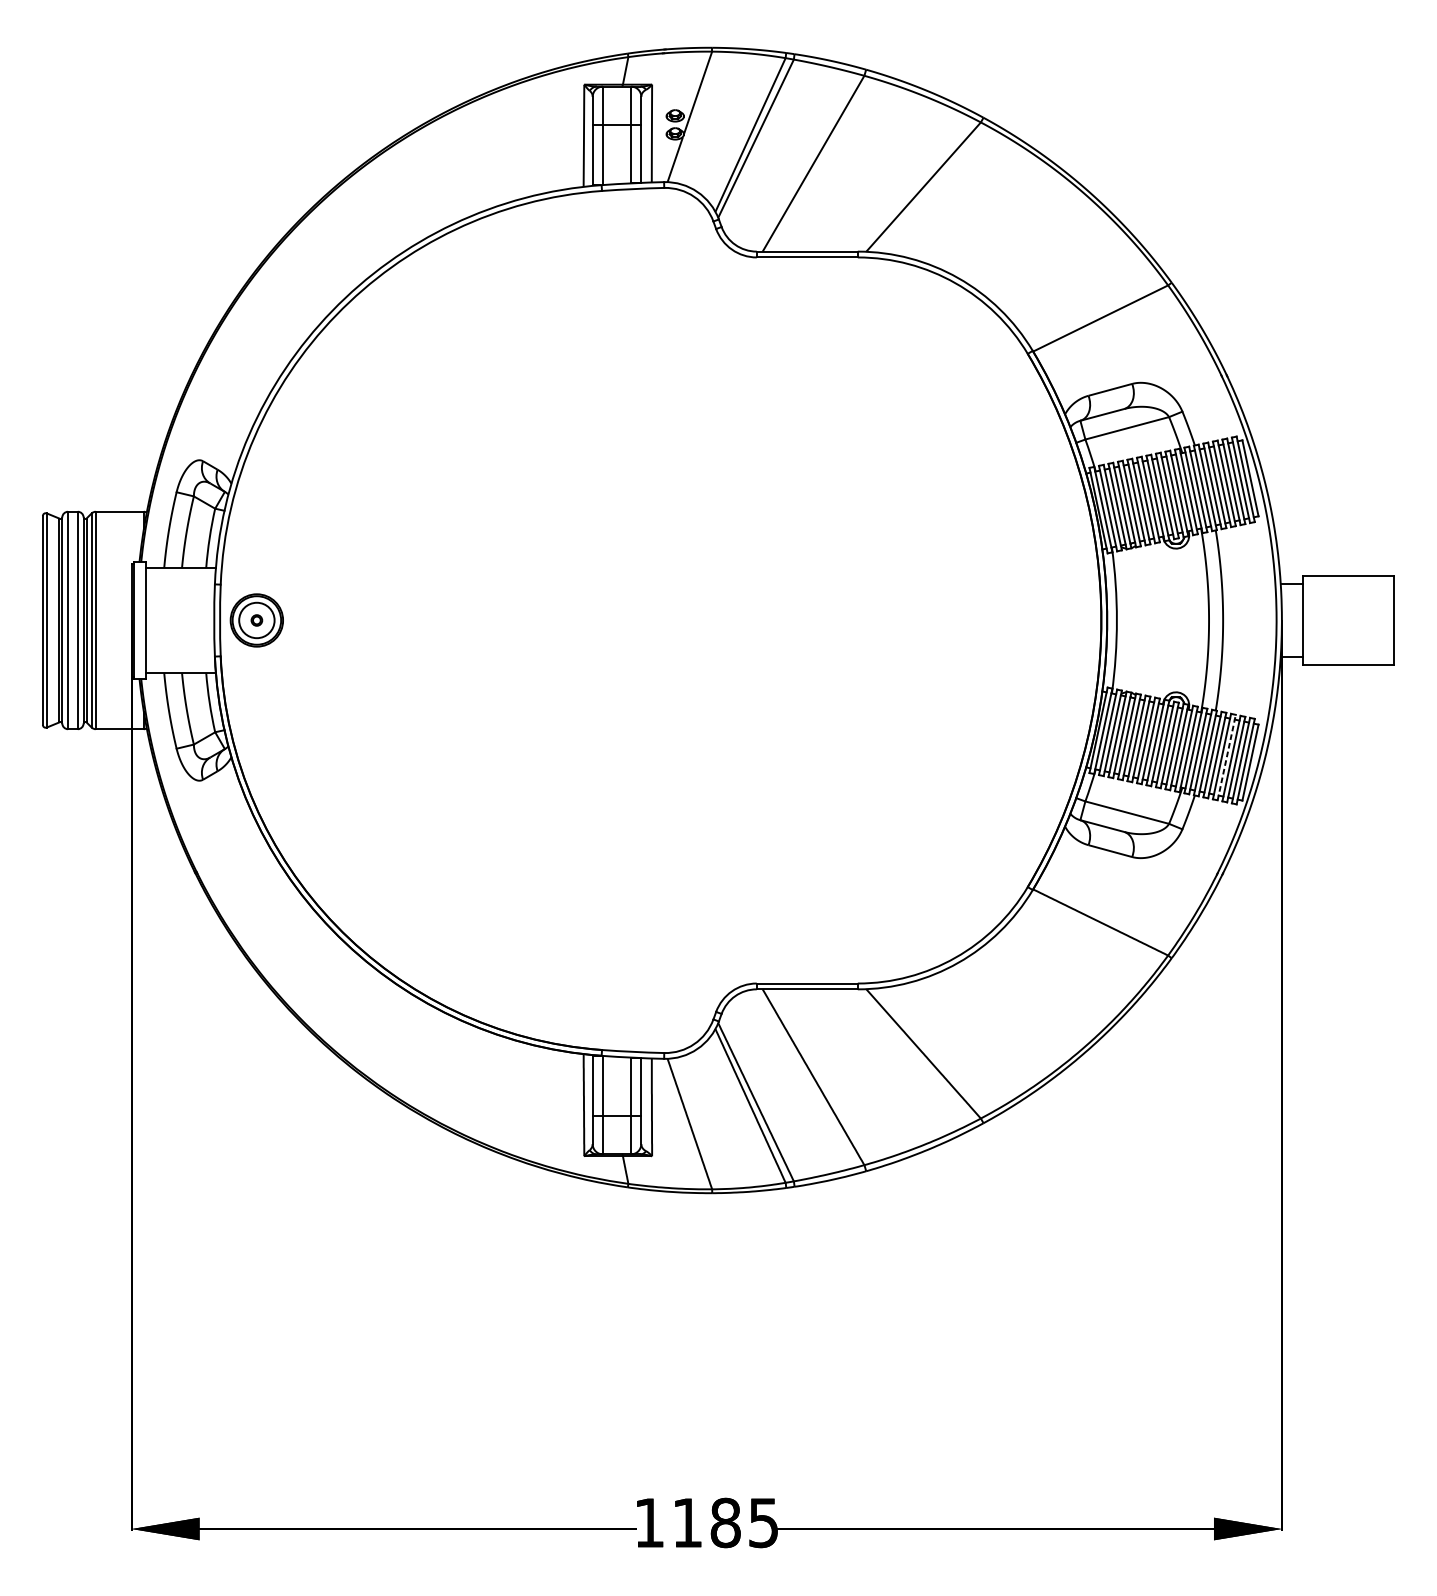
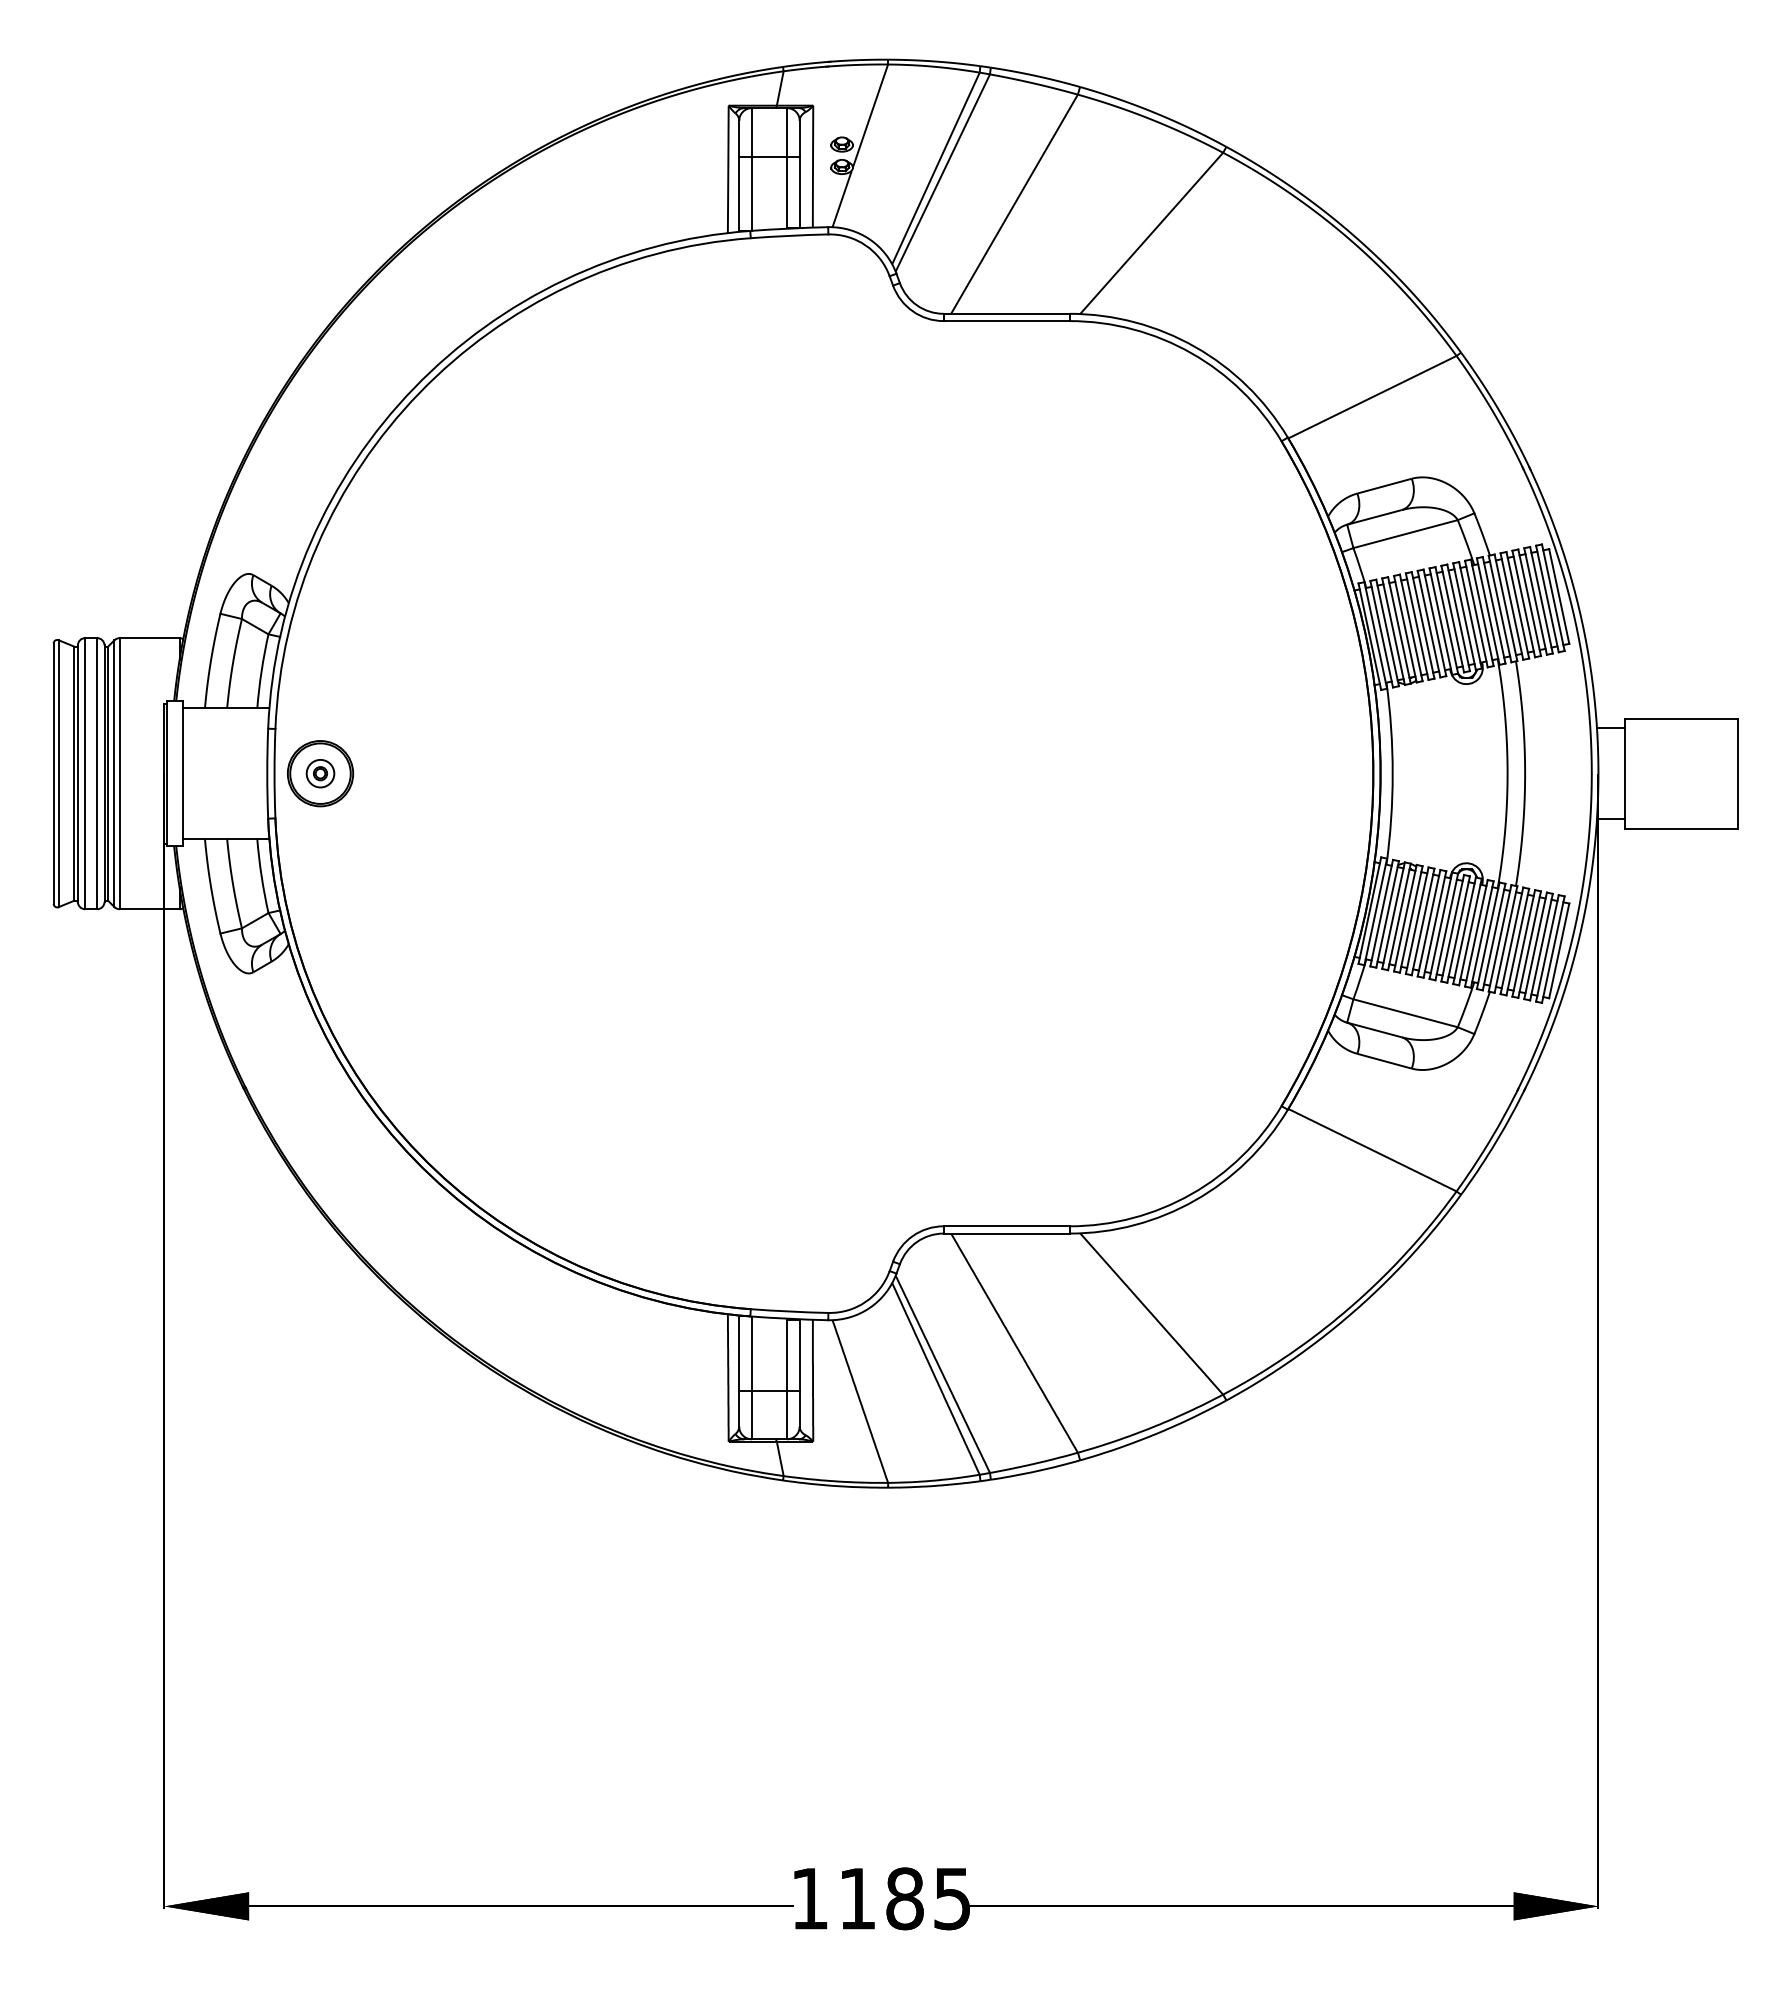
circle: (256, 620) -> (320, 773), size x0.62
line: (1226, 757) -> (1529, 944), dashed -> solid

